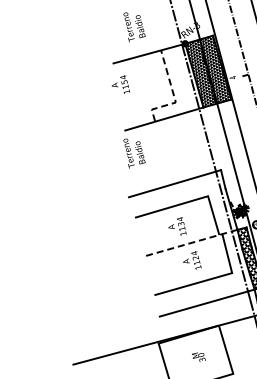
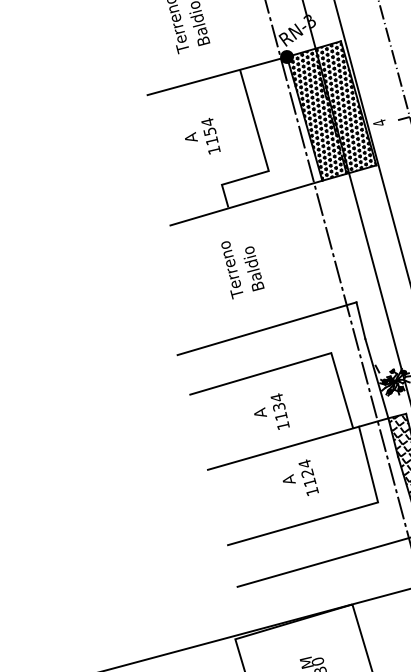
text: (120, 84) -> (201, 136), moved
line: (174, 95) -> (266, 157), dashed -> solid
text: (134, 153) -> (242, 270), moved
line: (190, 243) -> (297, 444), dashed -> solid

